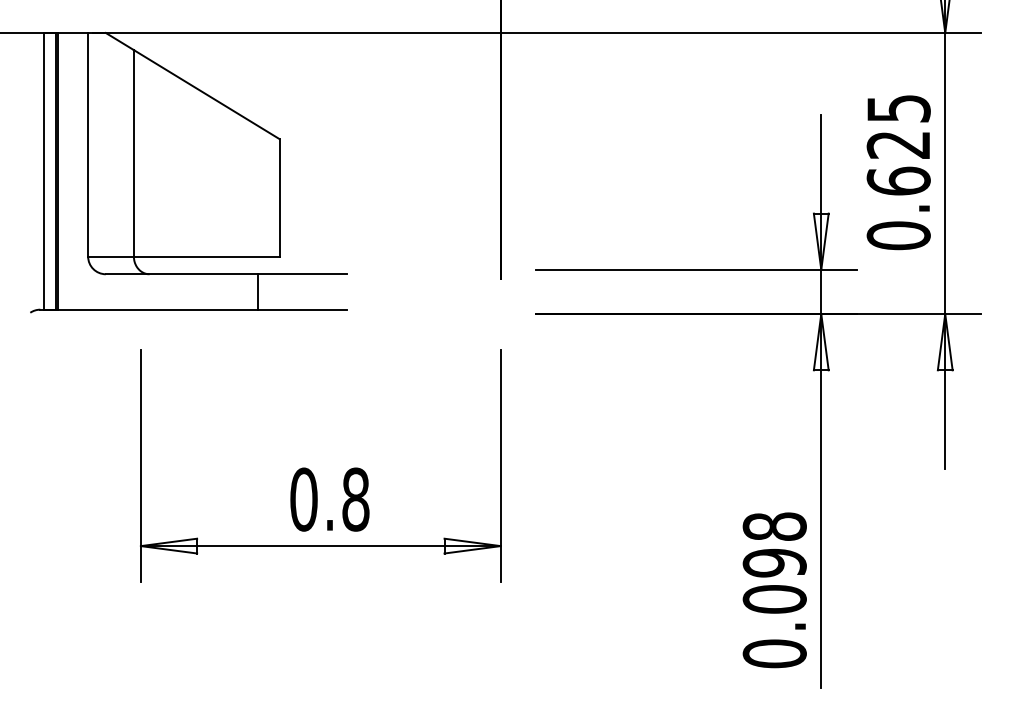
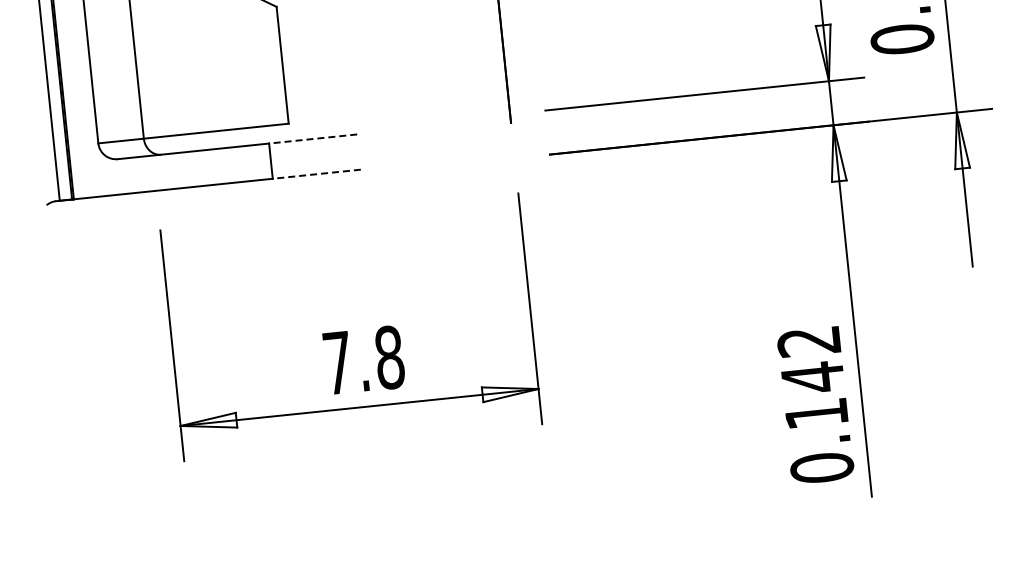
line: (301, 274) -> (312, 139), solid -> dashed
line: (301, 309) -> (316, 174), solid -> dashed
text: (303, 499) -> (337, 362), 0.8 -> 7.8
text: (774, 562) -> (812, 377), 0.098 -> 0.142

